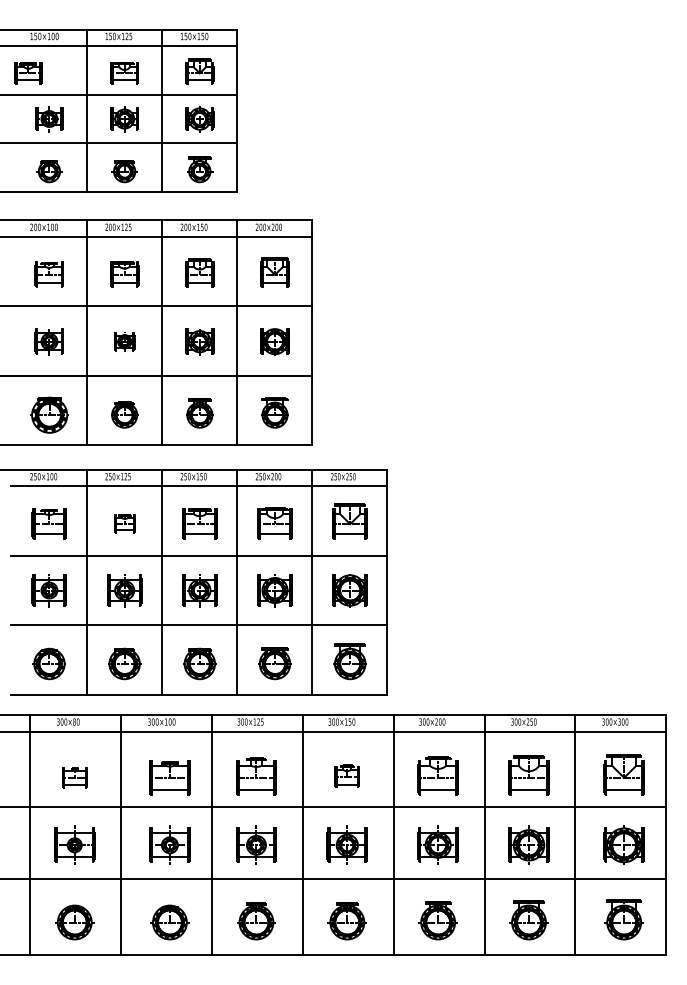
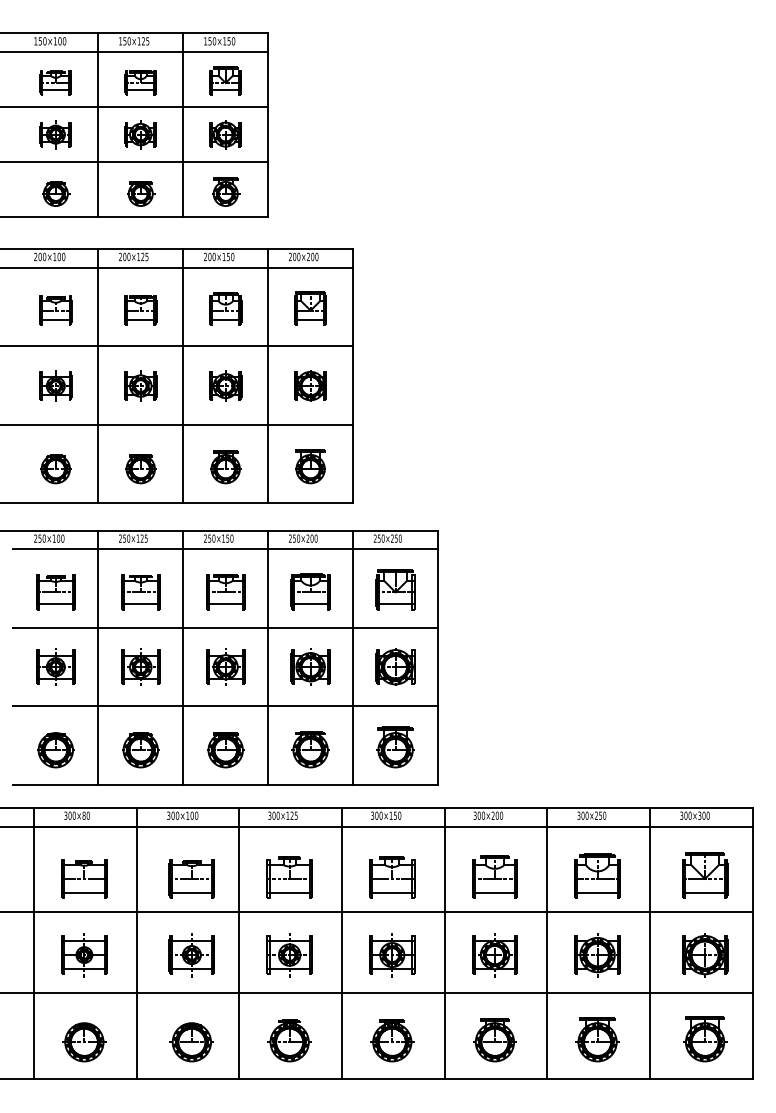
part: (28, 73) -> (55, 83), moved
part: (124, 341) -> (140, 385), size x1.43
part: (48, 414) -> (54, 468), size x0.71
part: (124, 523) -> (140, 591), size x1.67
part: (346, 776) -> (391, 877), size x1.67
part: (74, 777) -> (84, 878), size x1.67

